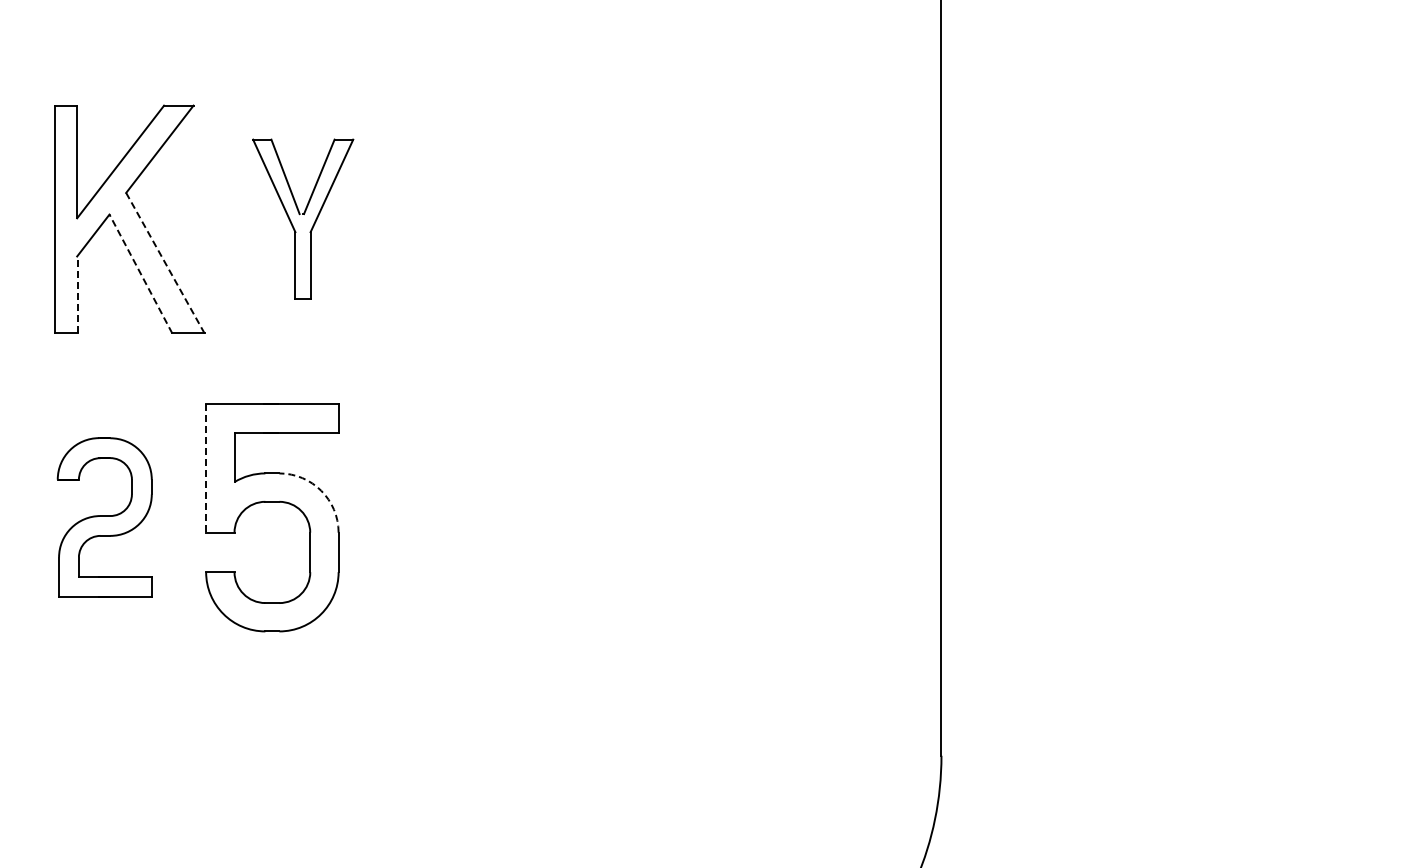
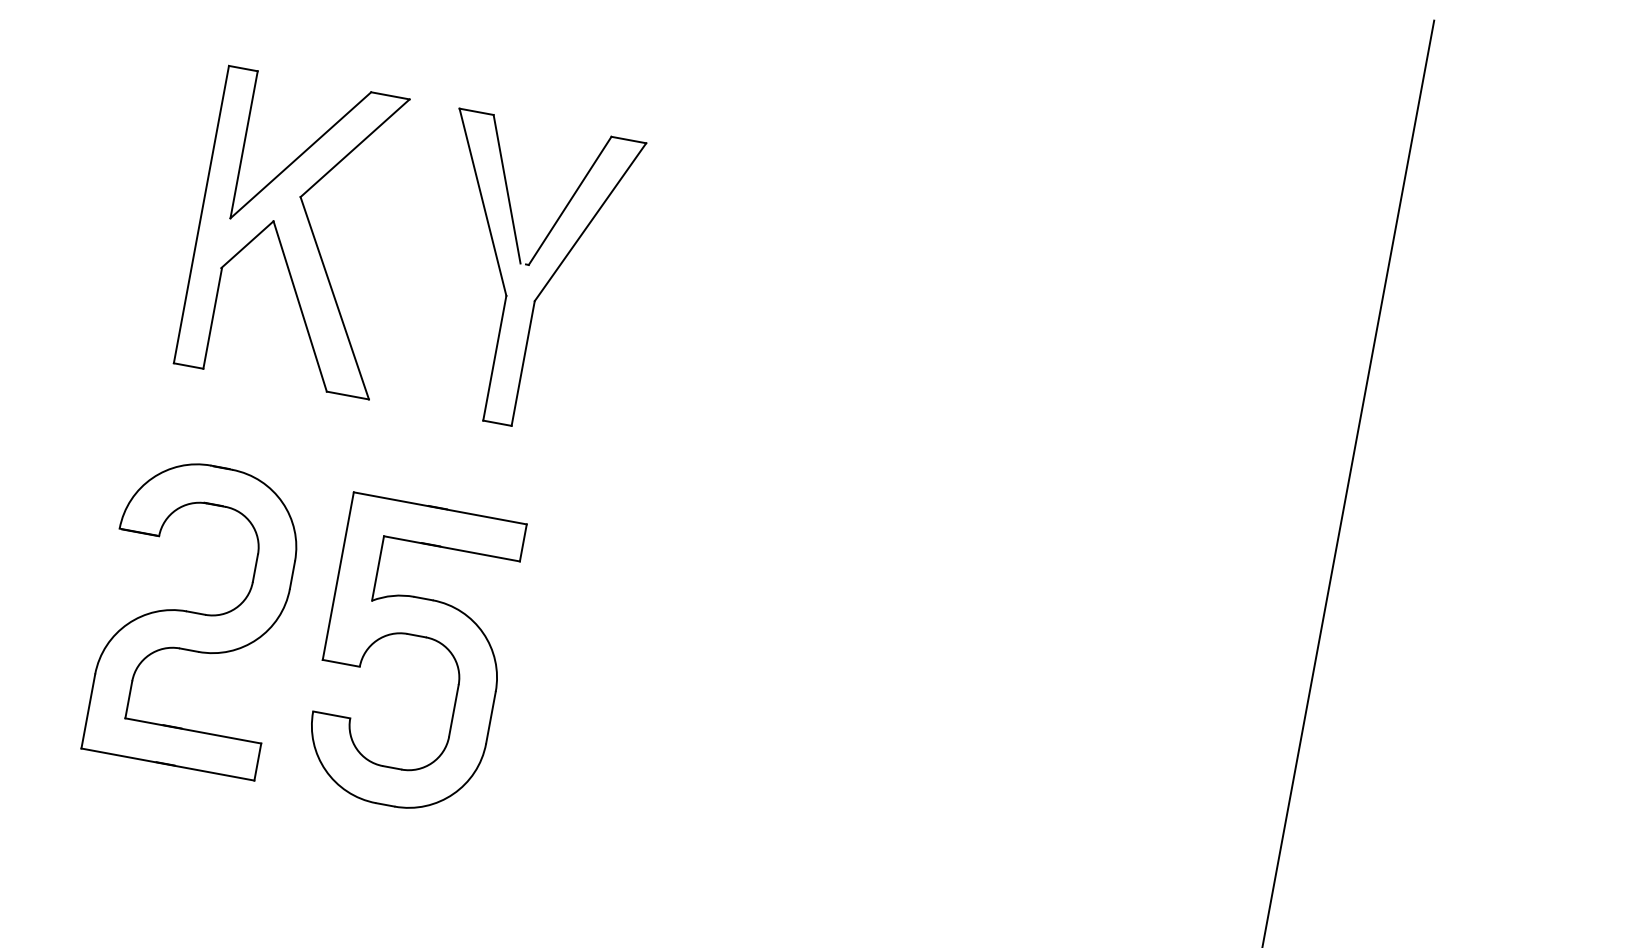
part: (302, 218) -> (524, 273), size x1.43
line: (165, 262) -> (335, 297), dashed -> solid
line: (140, 273) -> (299, 305), dashed -> solid
line: (77, 294) -> (212, 317), dashed -> solid
line: (206, 469) -> (338, 577), dashed -> solid
arc: (321, 490) -> (483, 632), dashed -> solid
part: (104, 517) -> (193, 615), size x1.43

